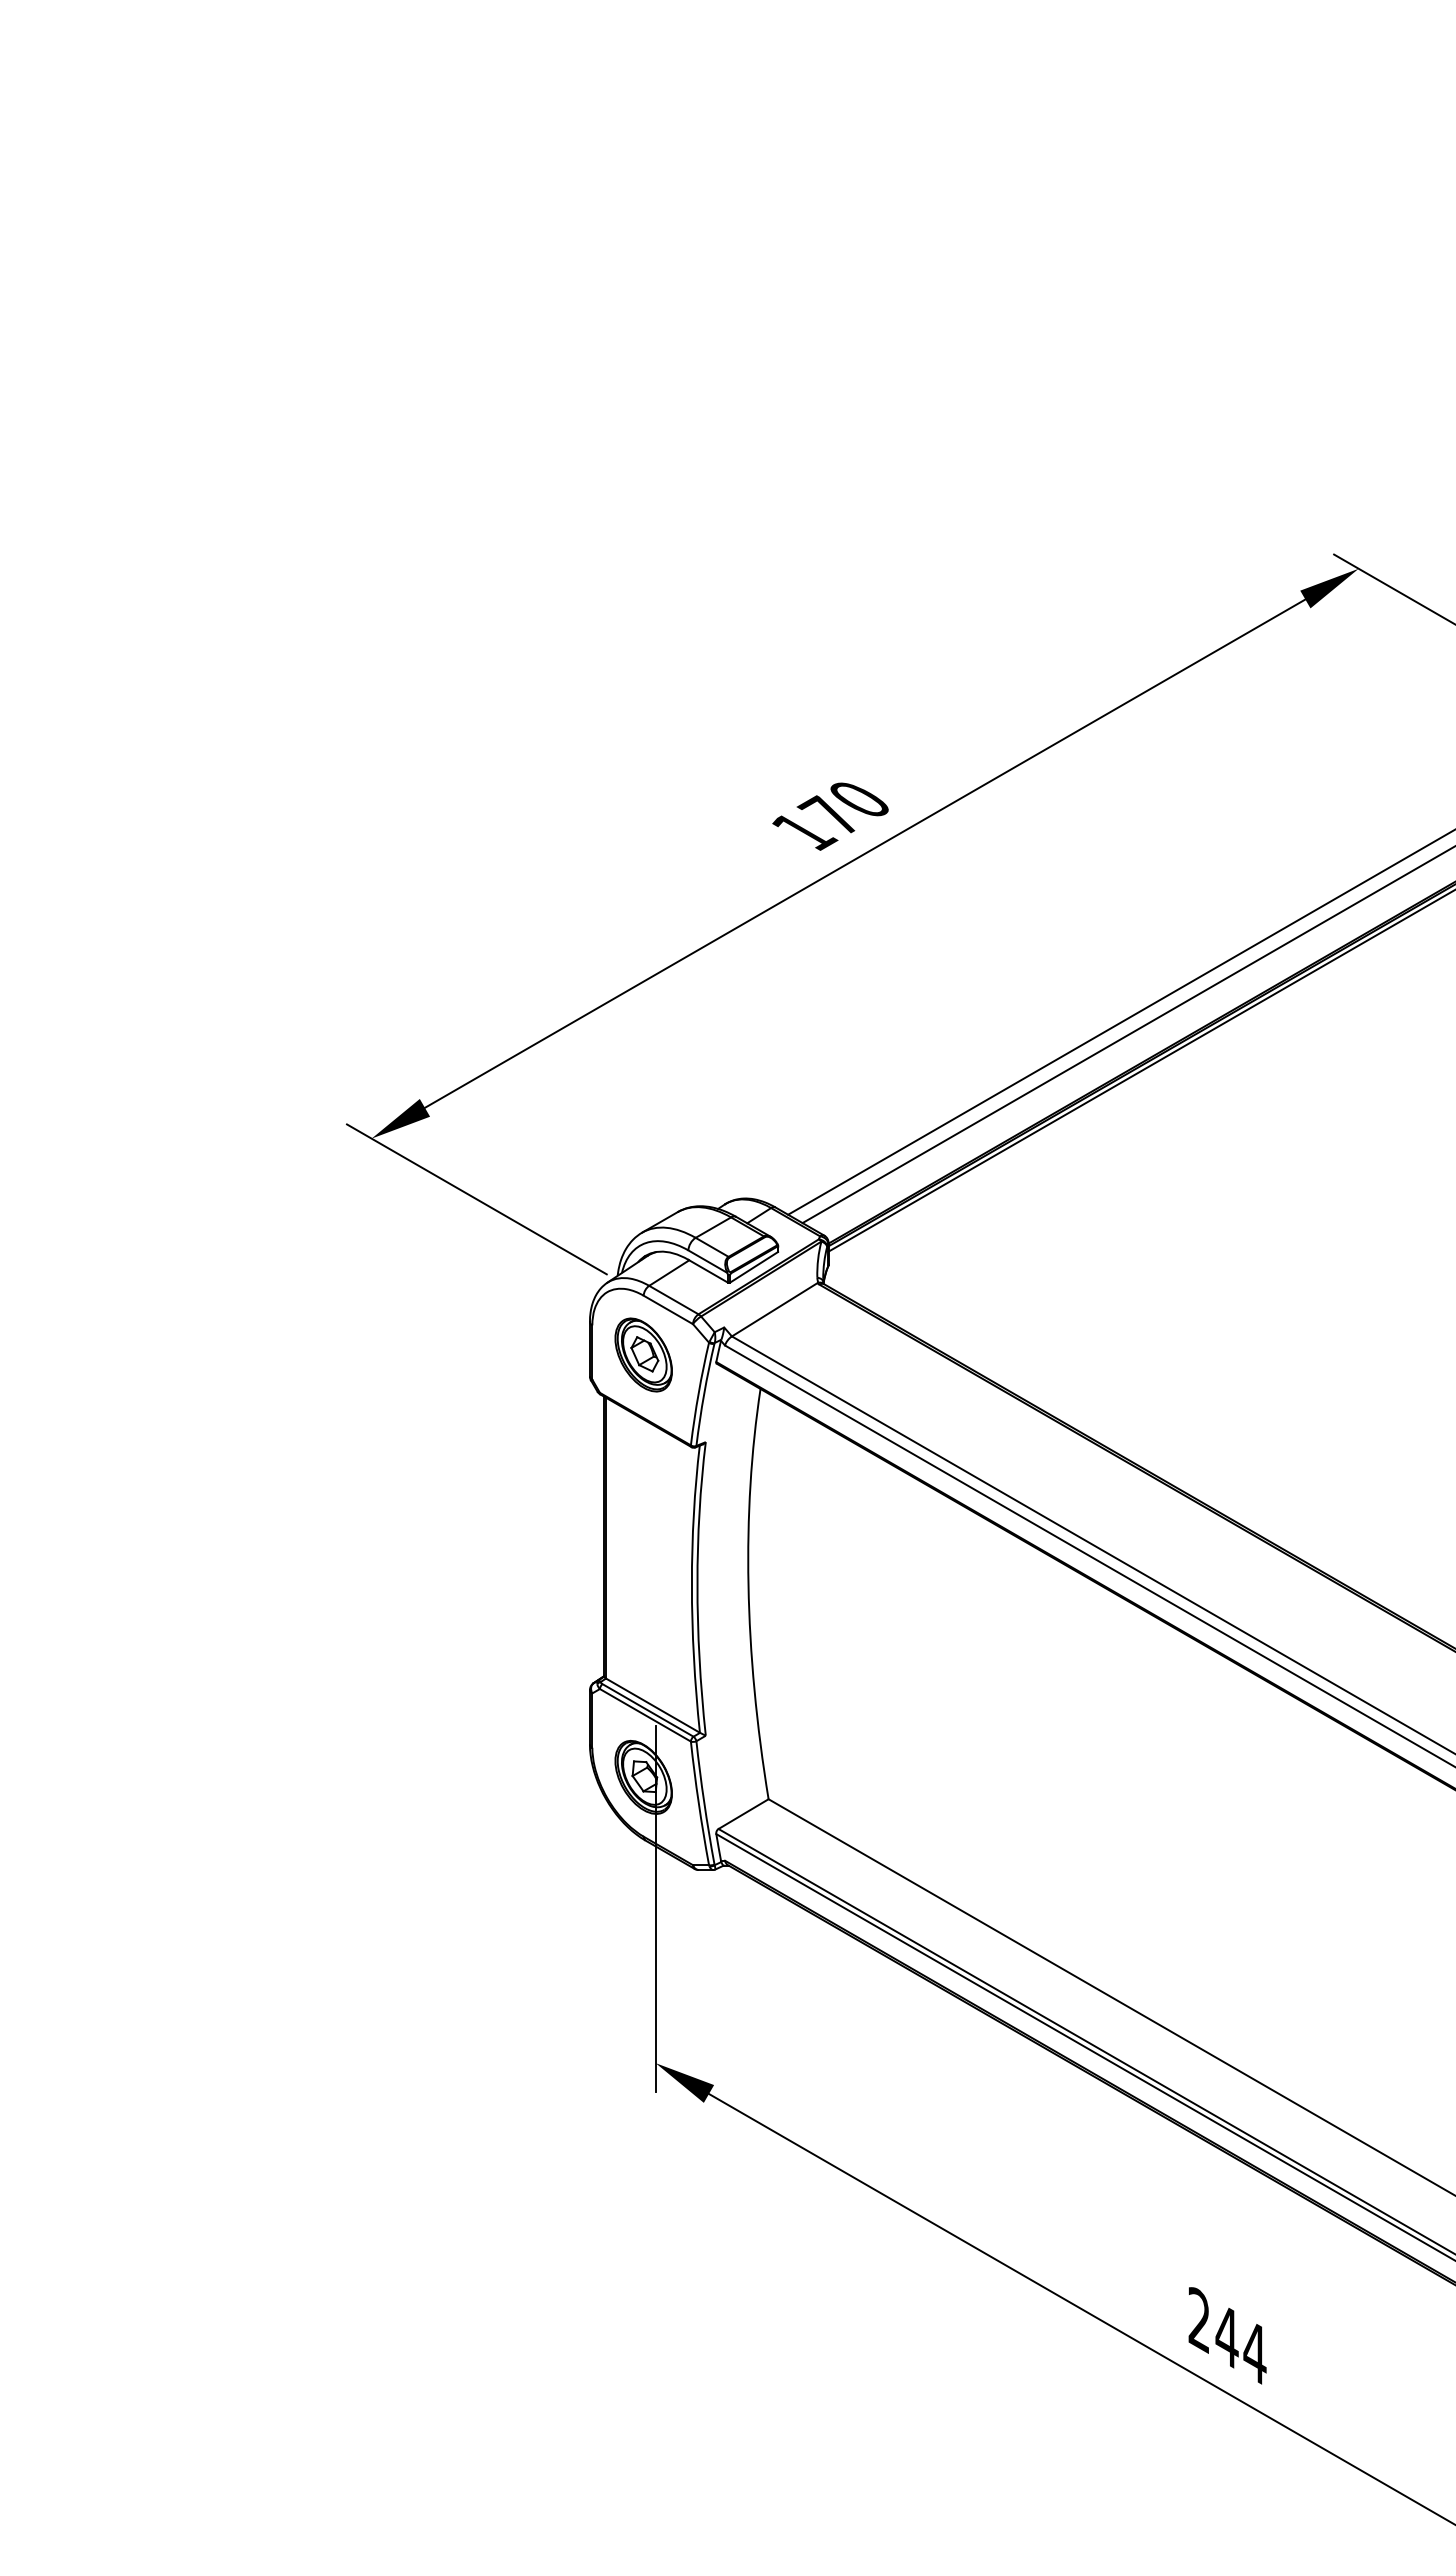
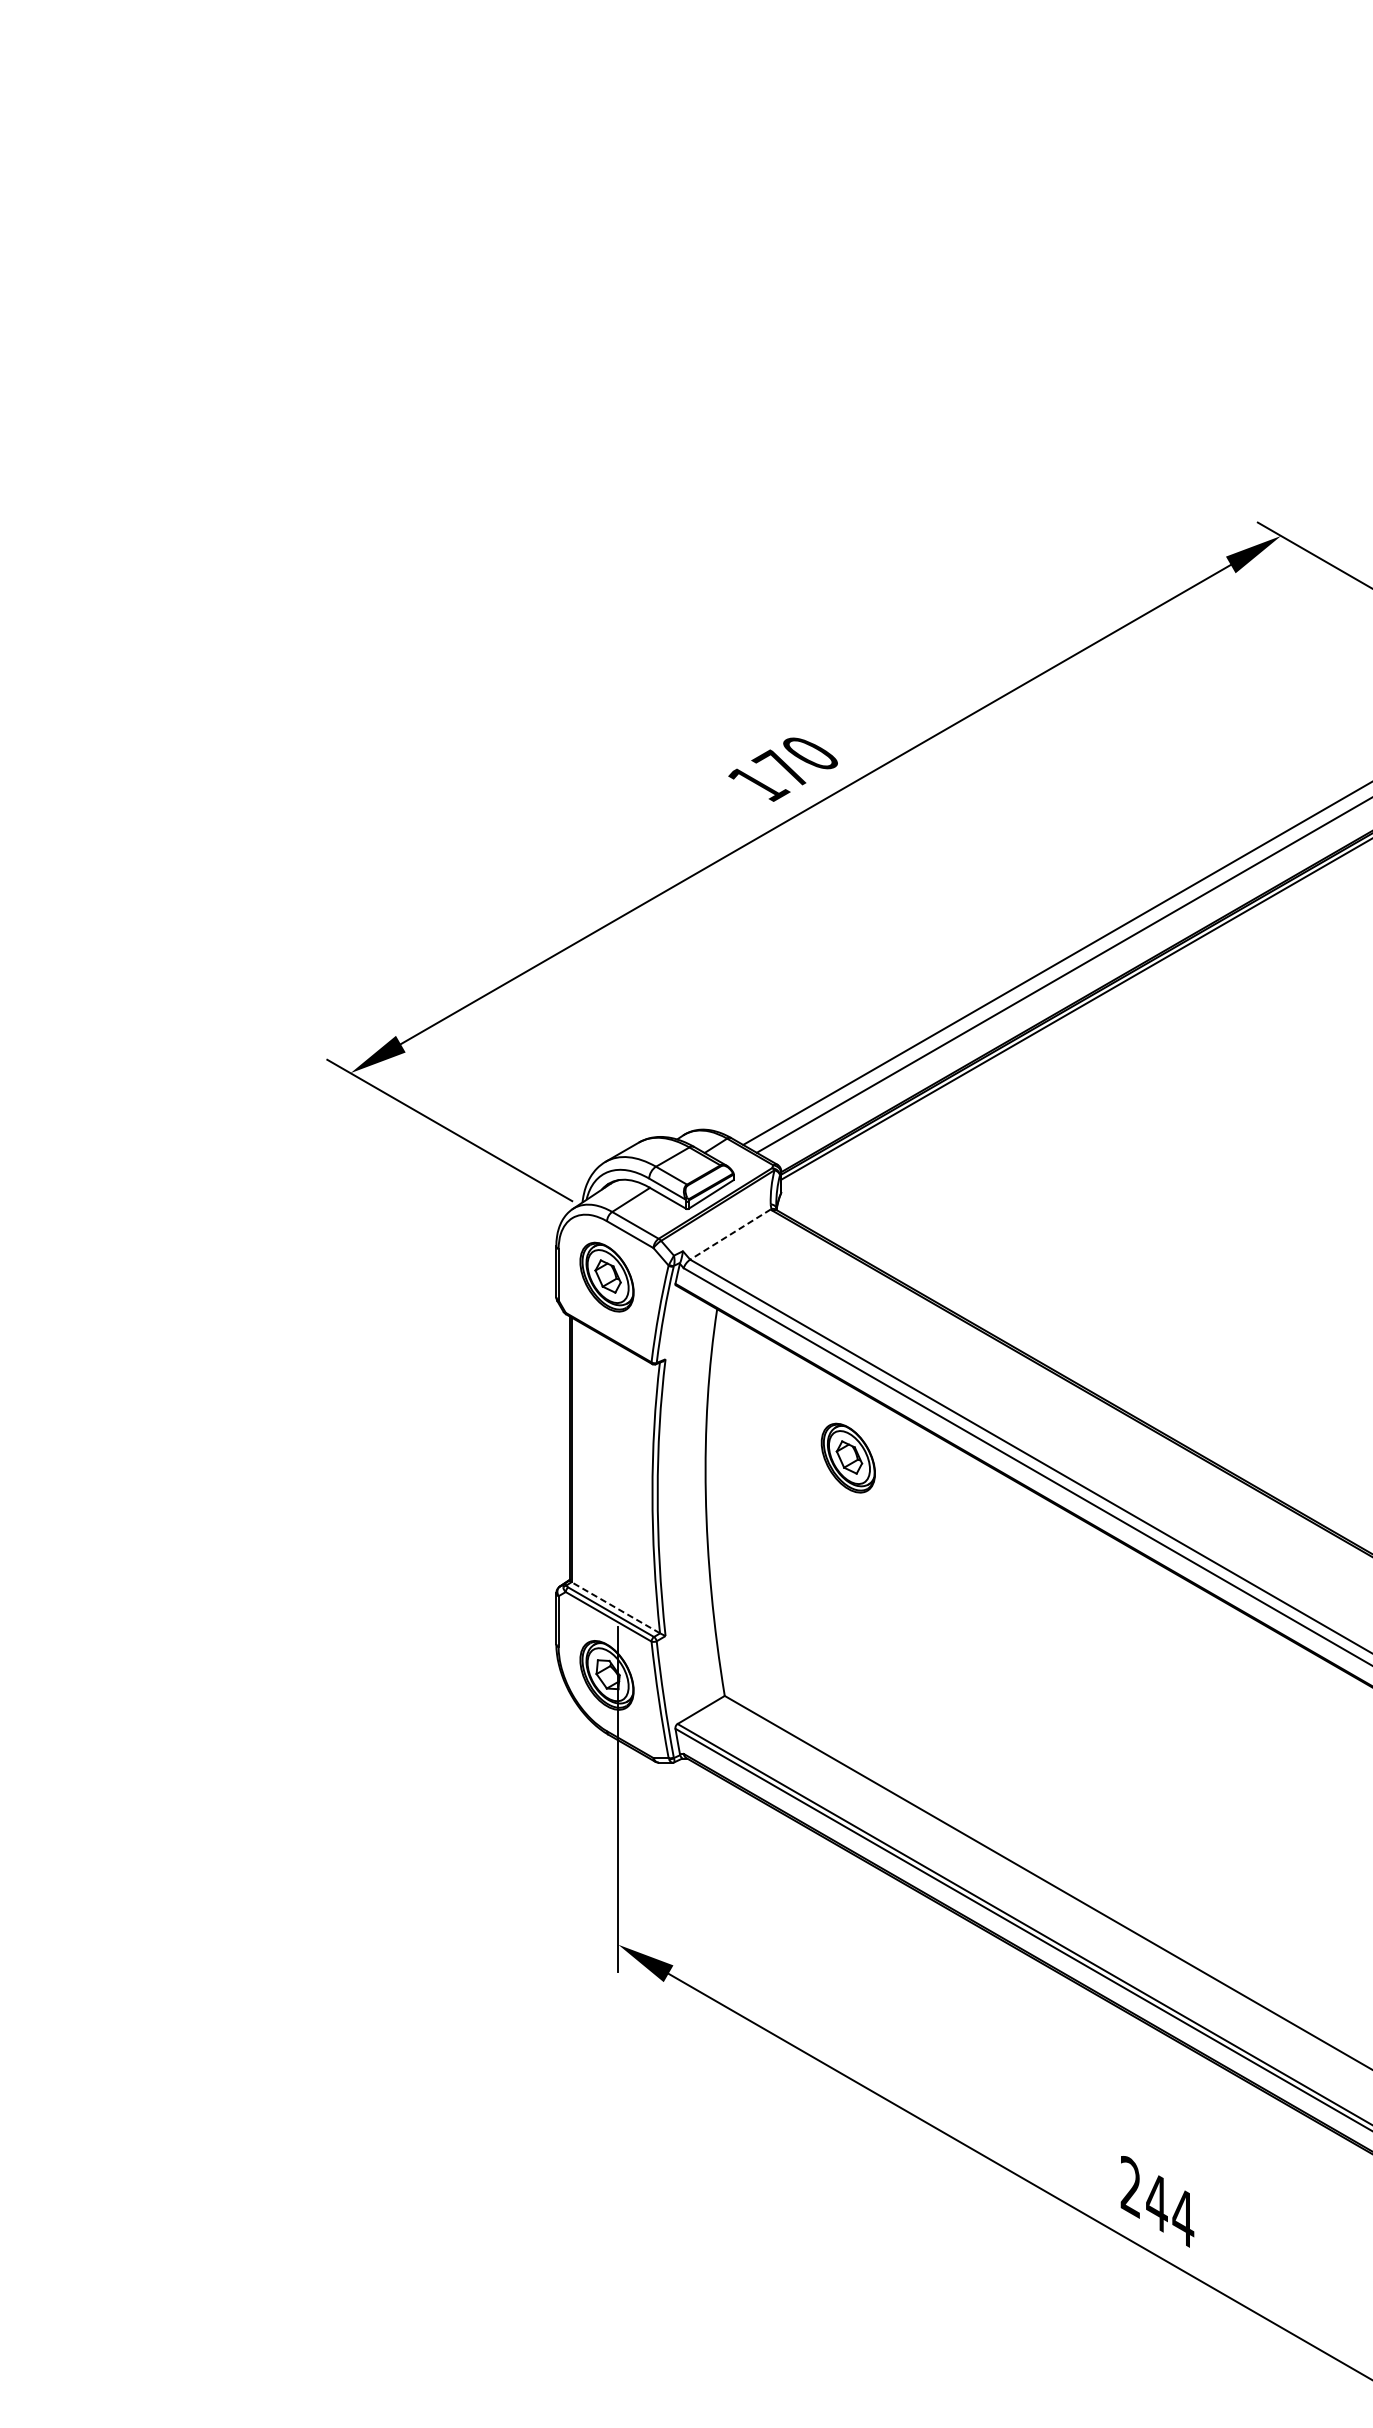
line: (774, 1310) -> (730, 1235), solid -> dashed
part: (899, 1546) -> (848, 1457), added
line: (653, 1705) -> (616, 1607), solid -> dashed

